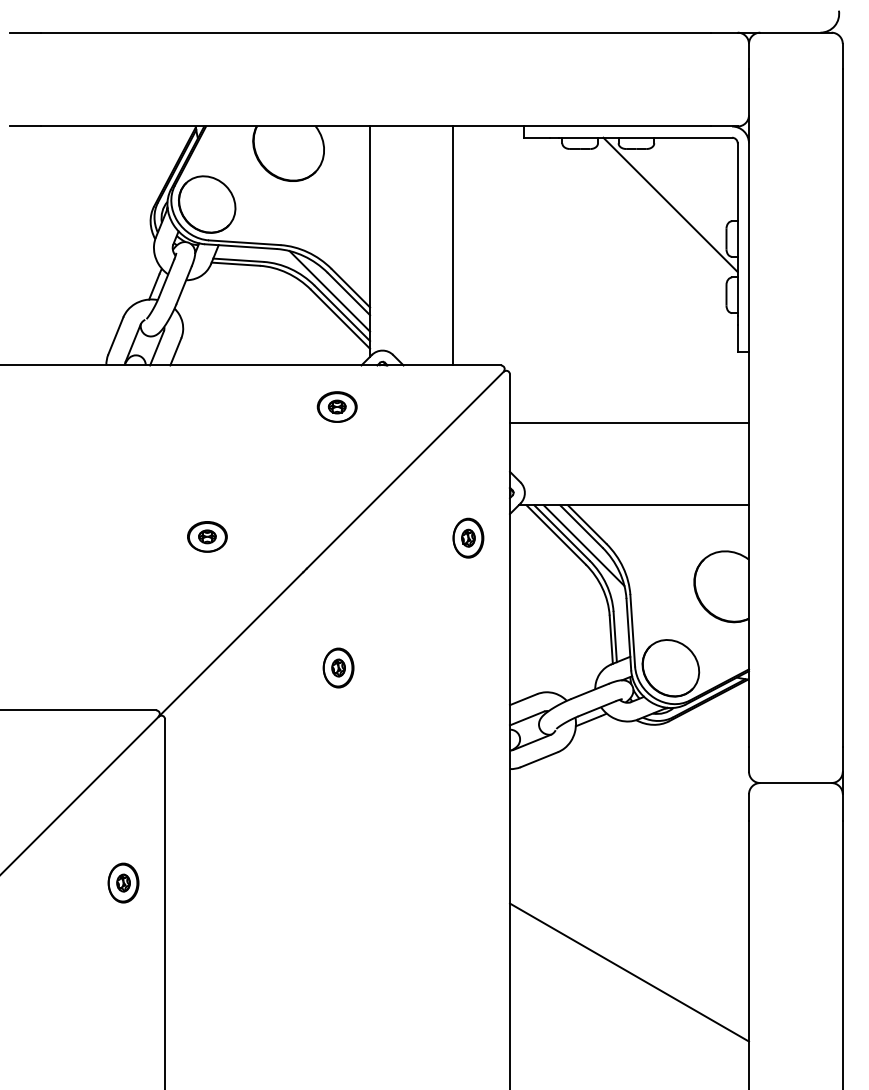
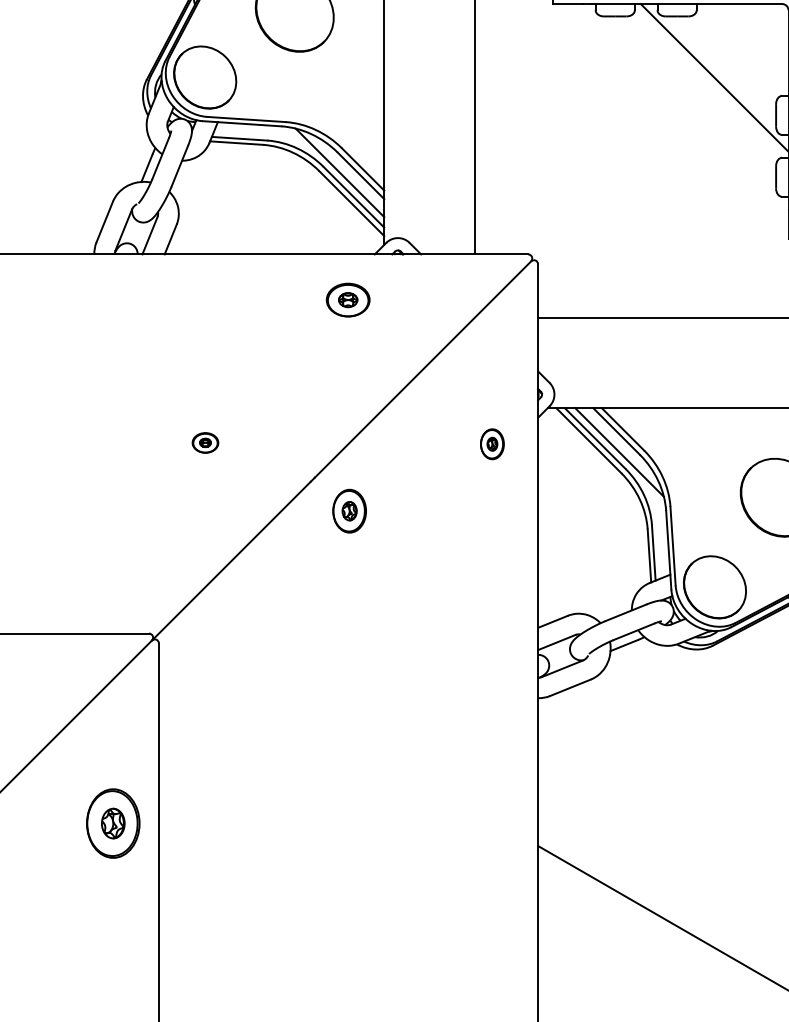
part: (207, 536) -> (205, 442), size x0.6
part: (468, 537) -> (492, 443), size x0.7
part: (338, 667) -> (349, 510), moved
part: (123, 882) -> (113, 822), size x1.6

